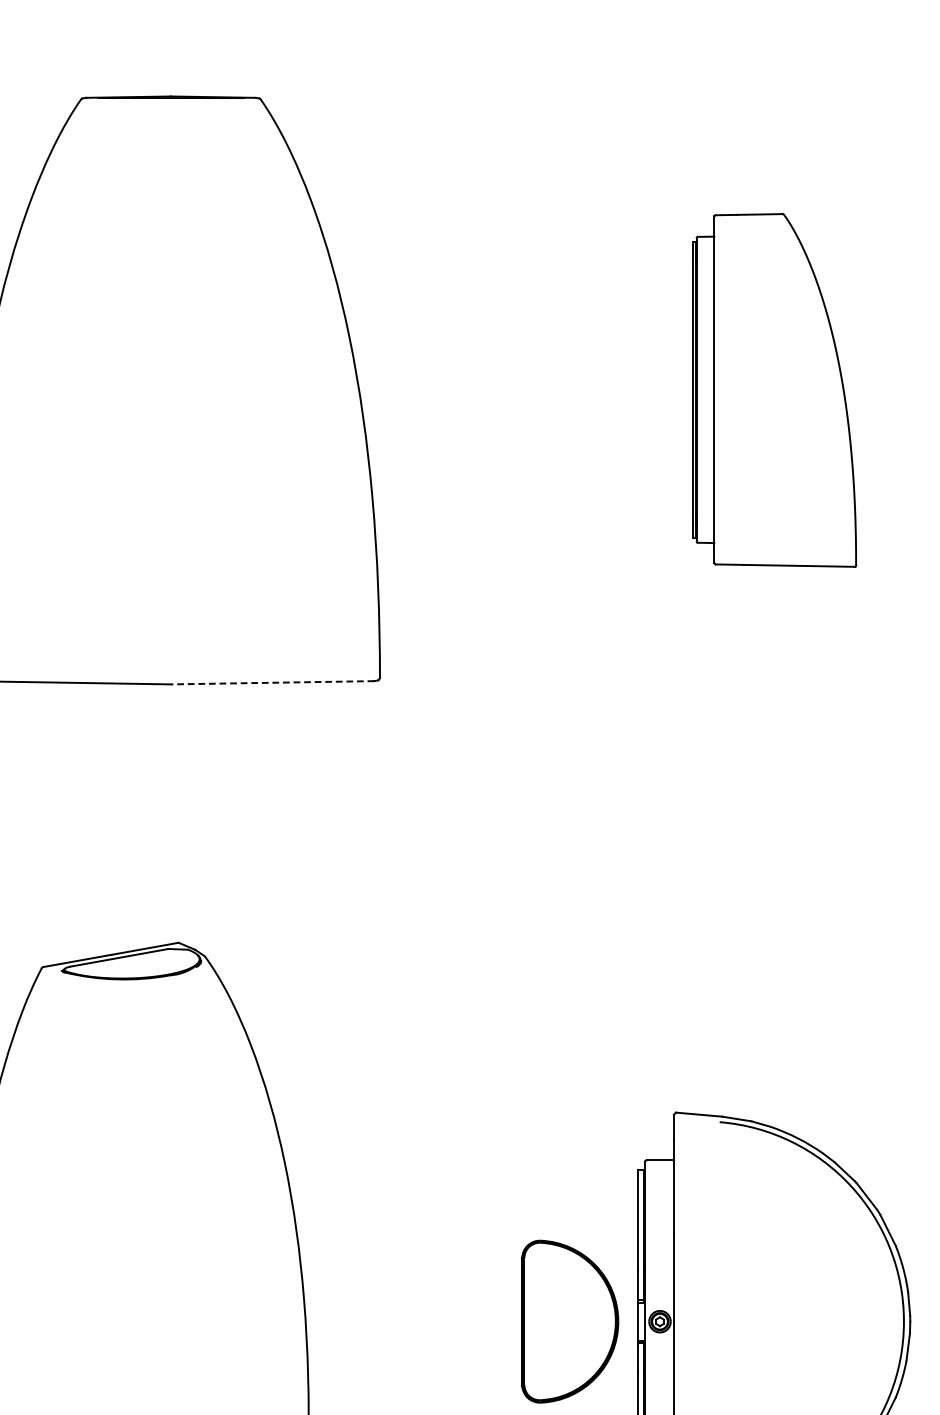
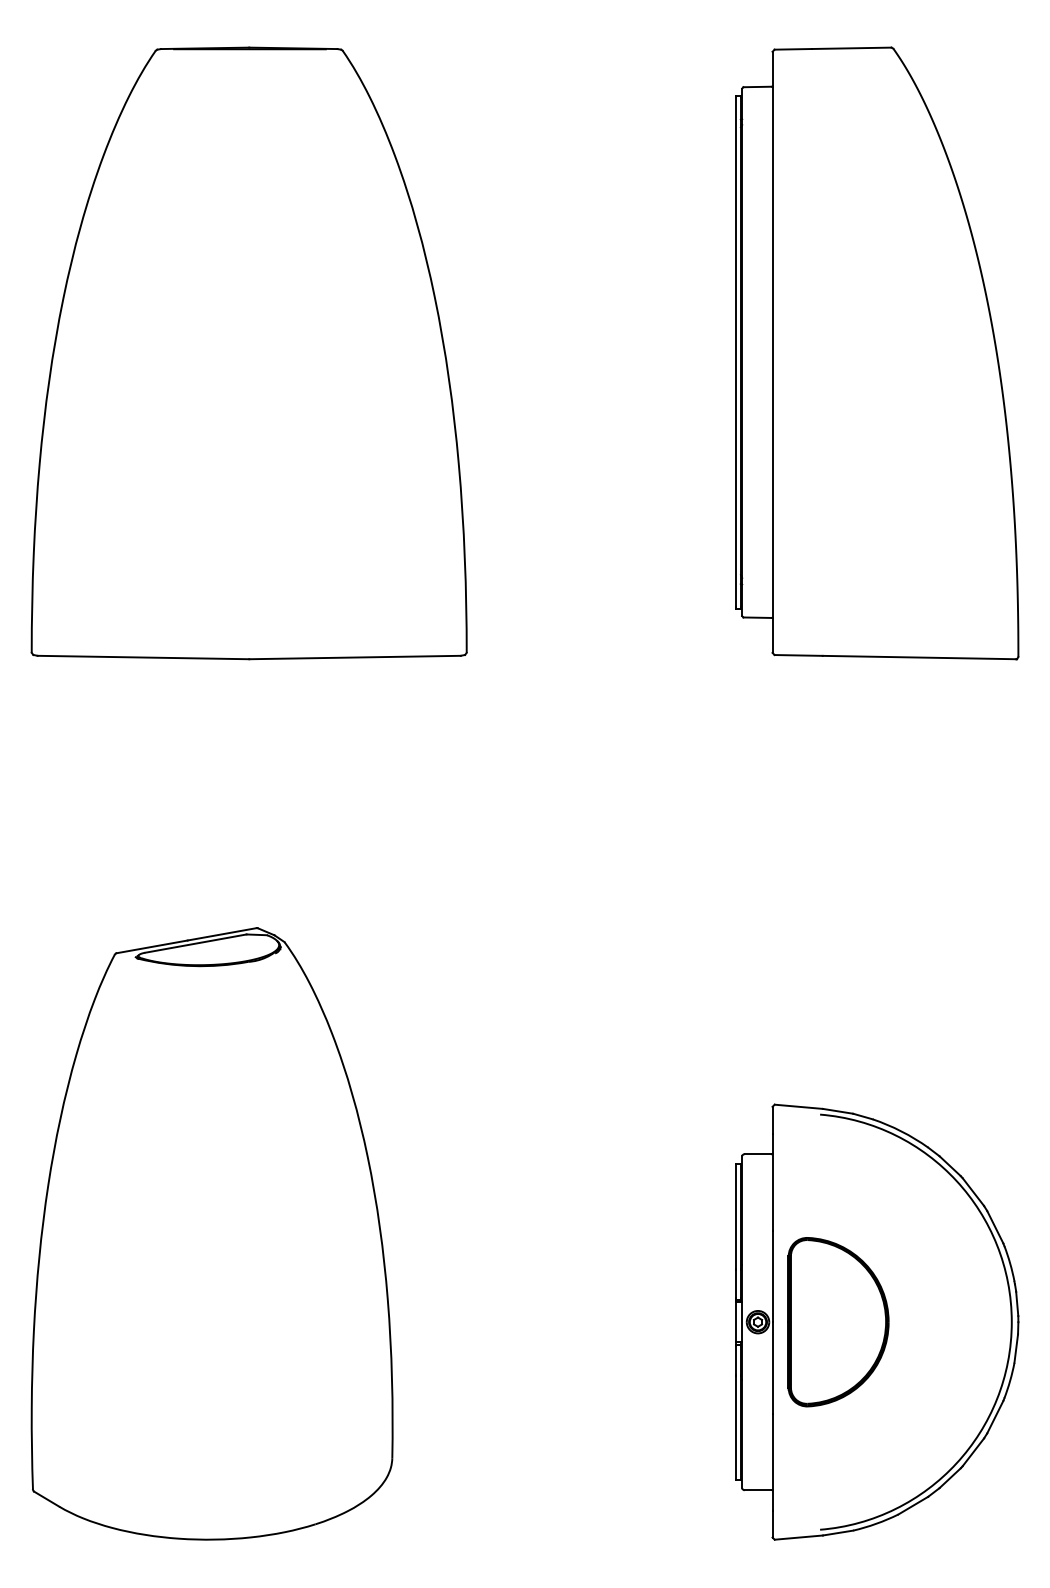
part: (774, 390) -> (877, 353), size x1.67
line: (273, 682) -> (355, 657), dashed -> solid
part: (570, 1322) -> (838, 1322), moved

